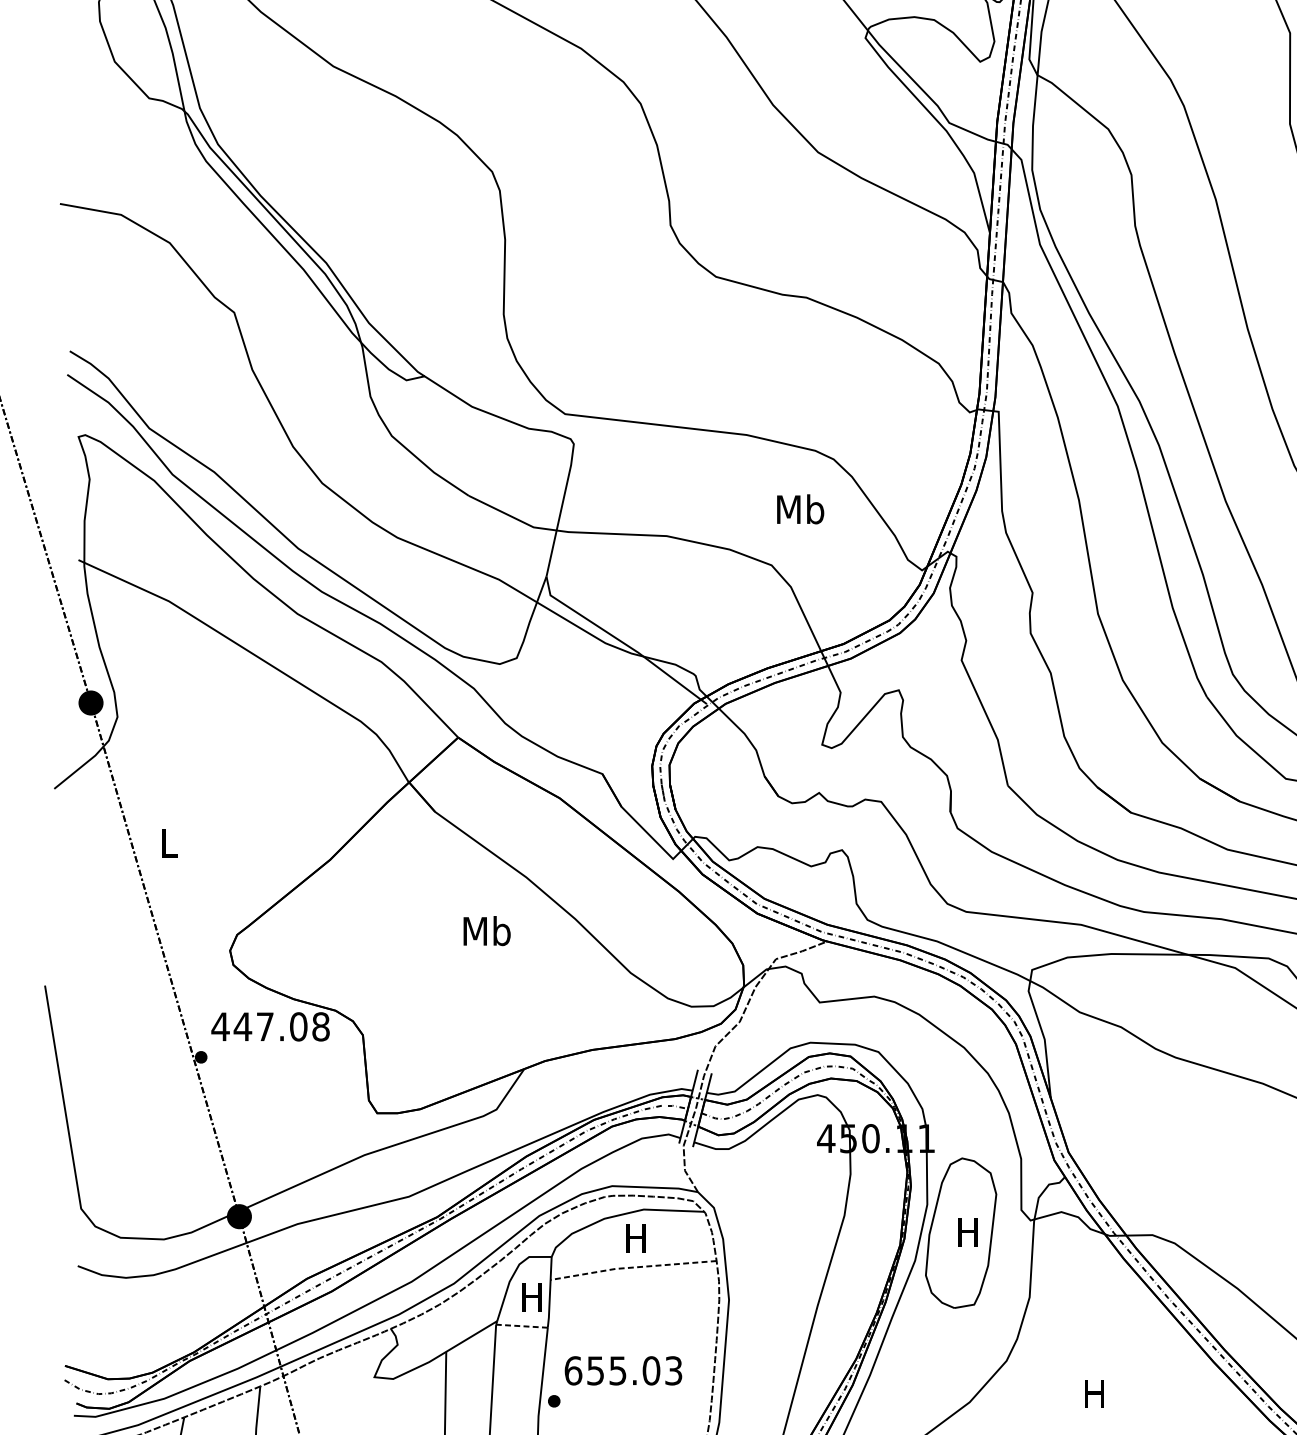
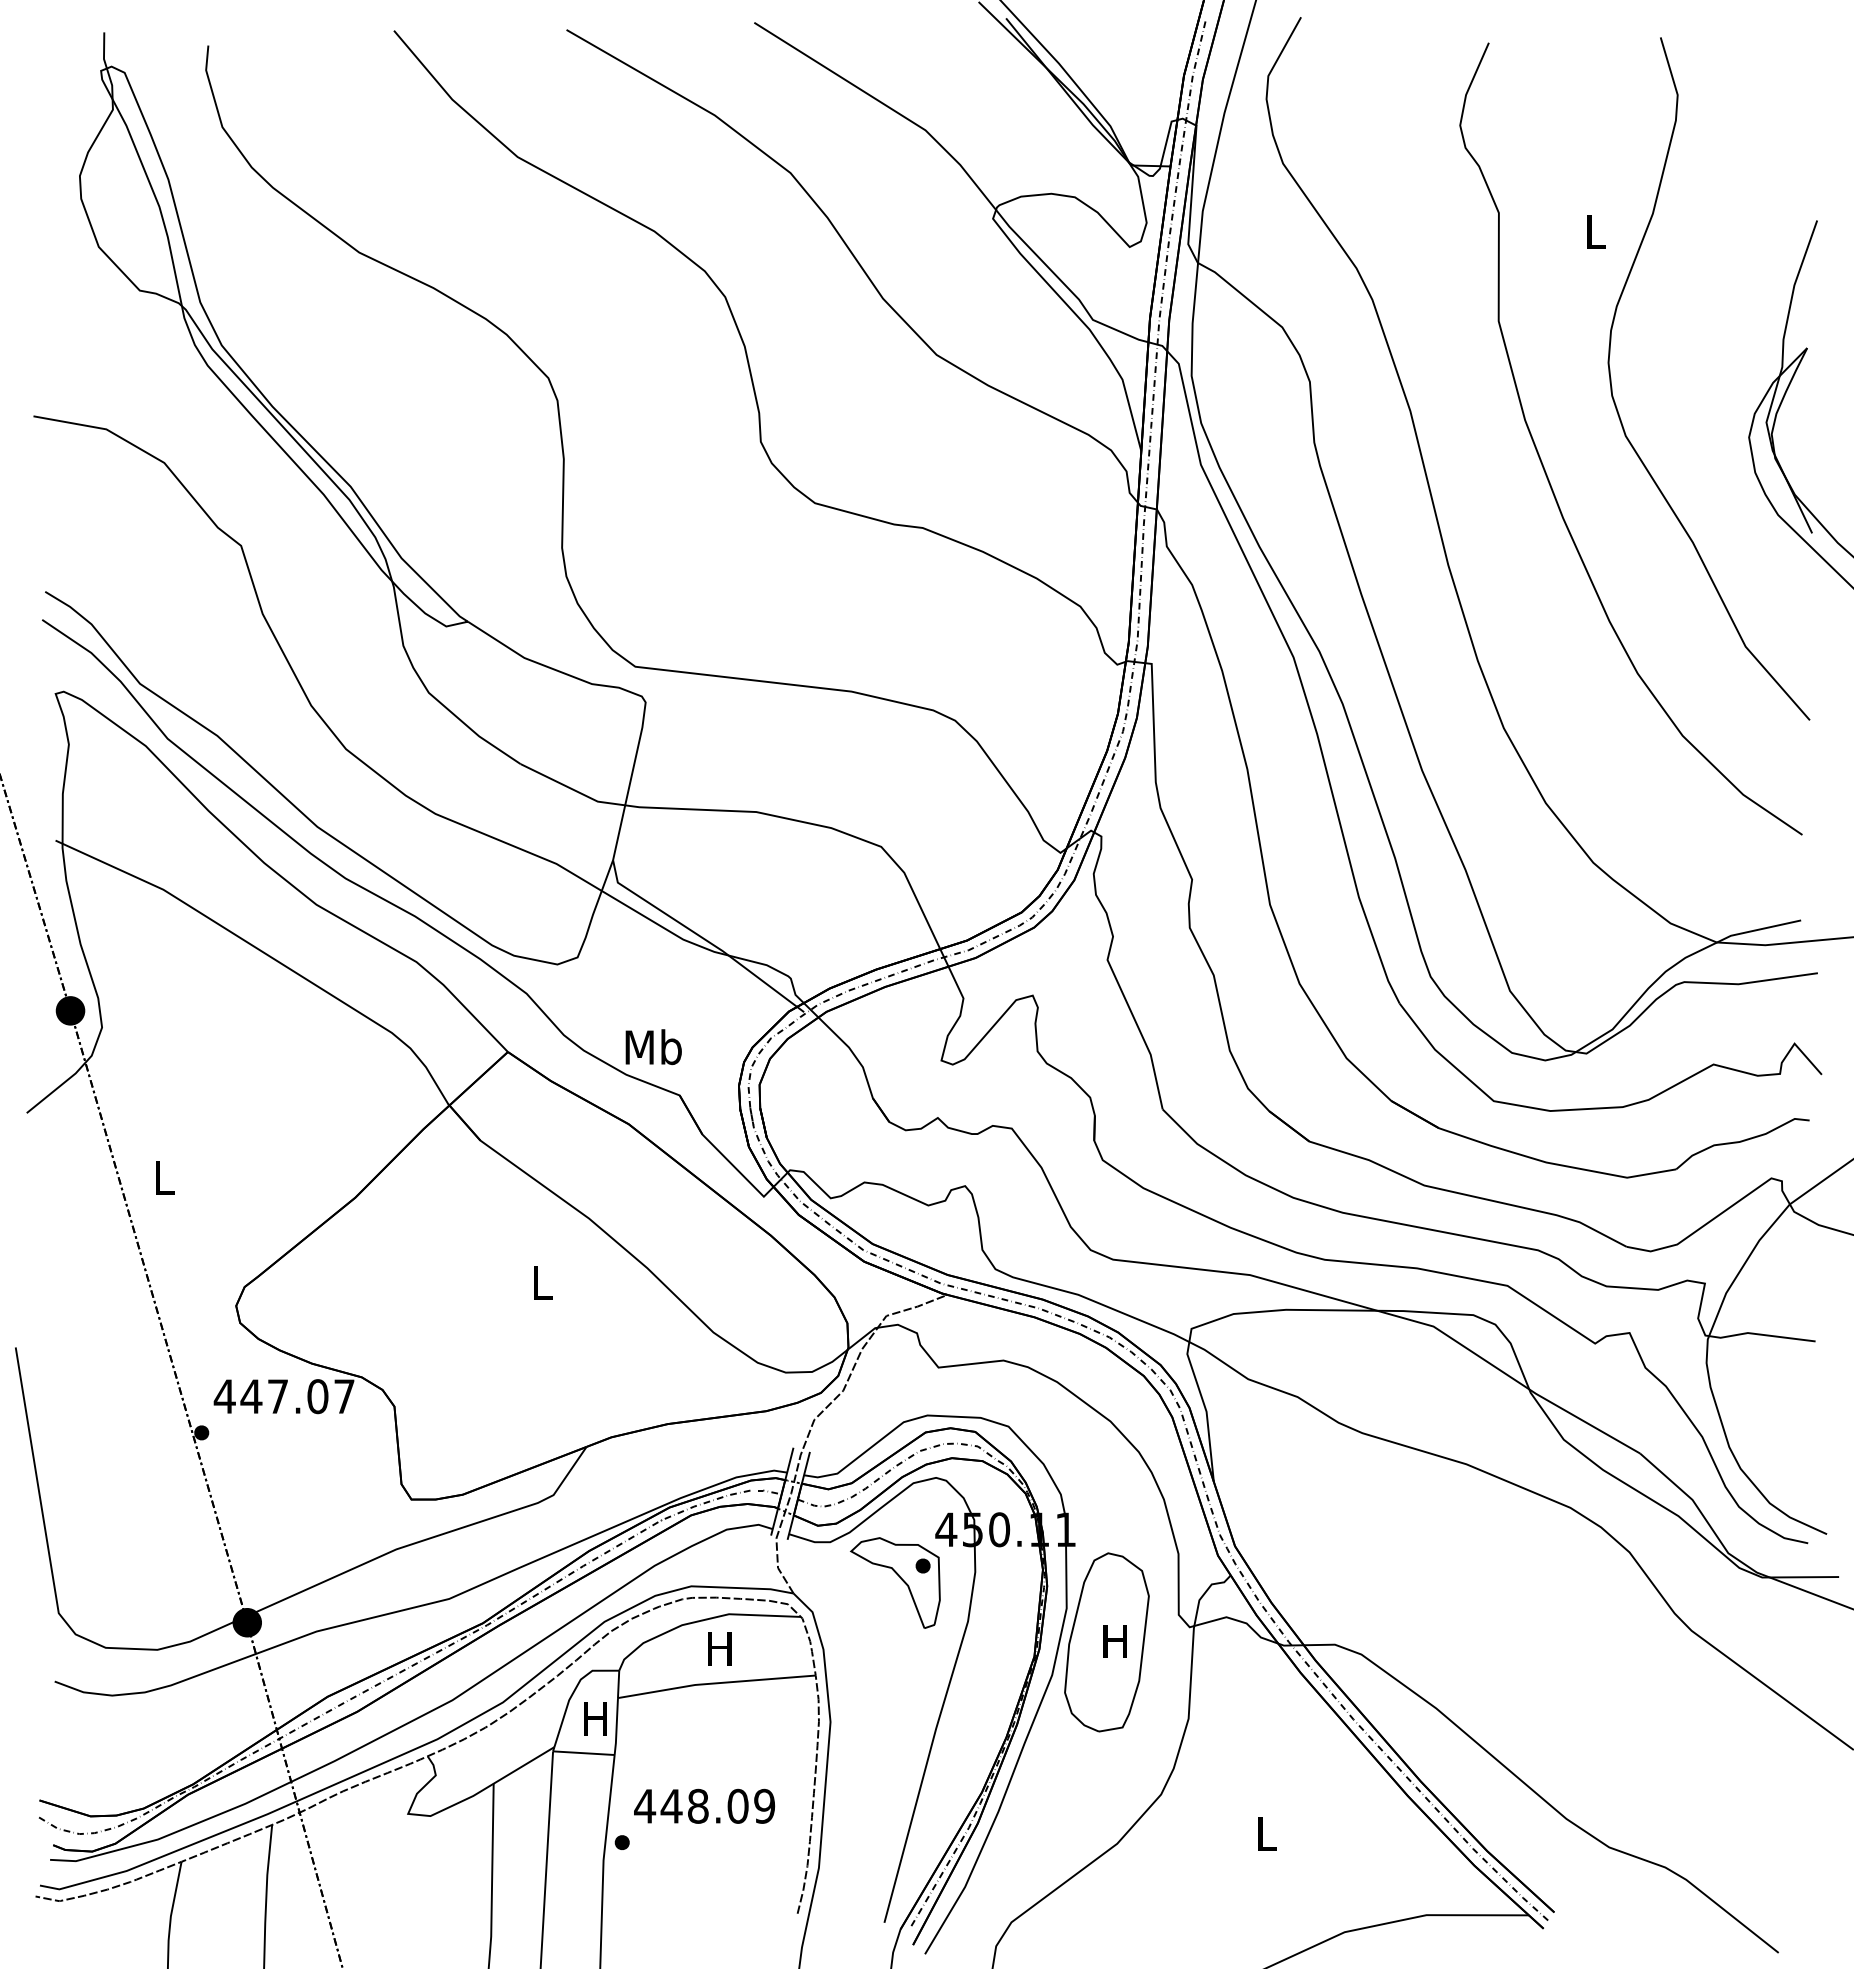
text: (800, 509) -> (653, 1047), moved
text: (487, 931) -> (542, 1282), Mb -> L
text: (321, 1026) -> (344, 1396), 447.08 -> 447.07
part: (788, 1181) -> (901, 1580), added
line: (632, 1267) -> (715, 1683), dashed -> solid
line: (521, 1326) -> (583, 1753), dashed -> solid
text: (623, 1370) -> (704, 1805), 655.03 -> 448.09
text: (1094, 1393) -> (1265, 1833), H -> L

